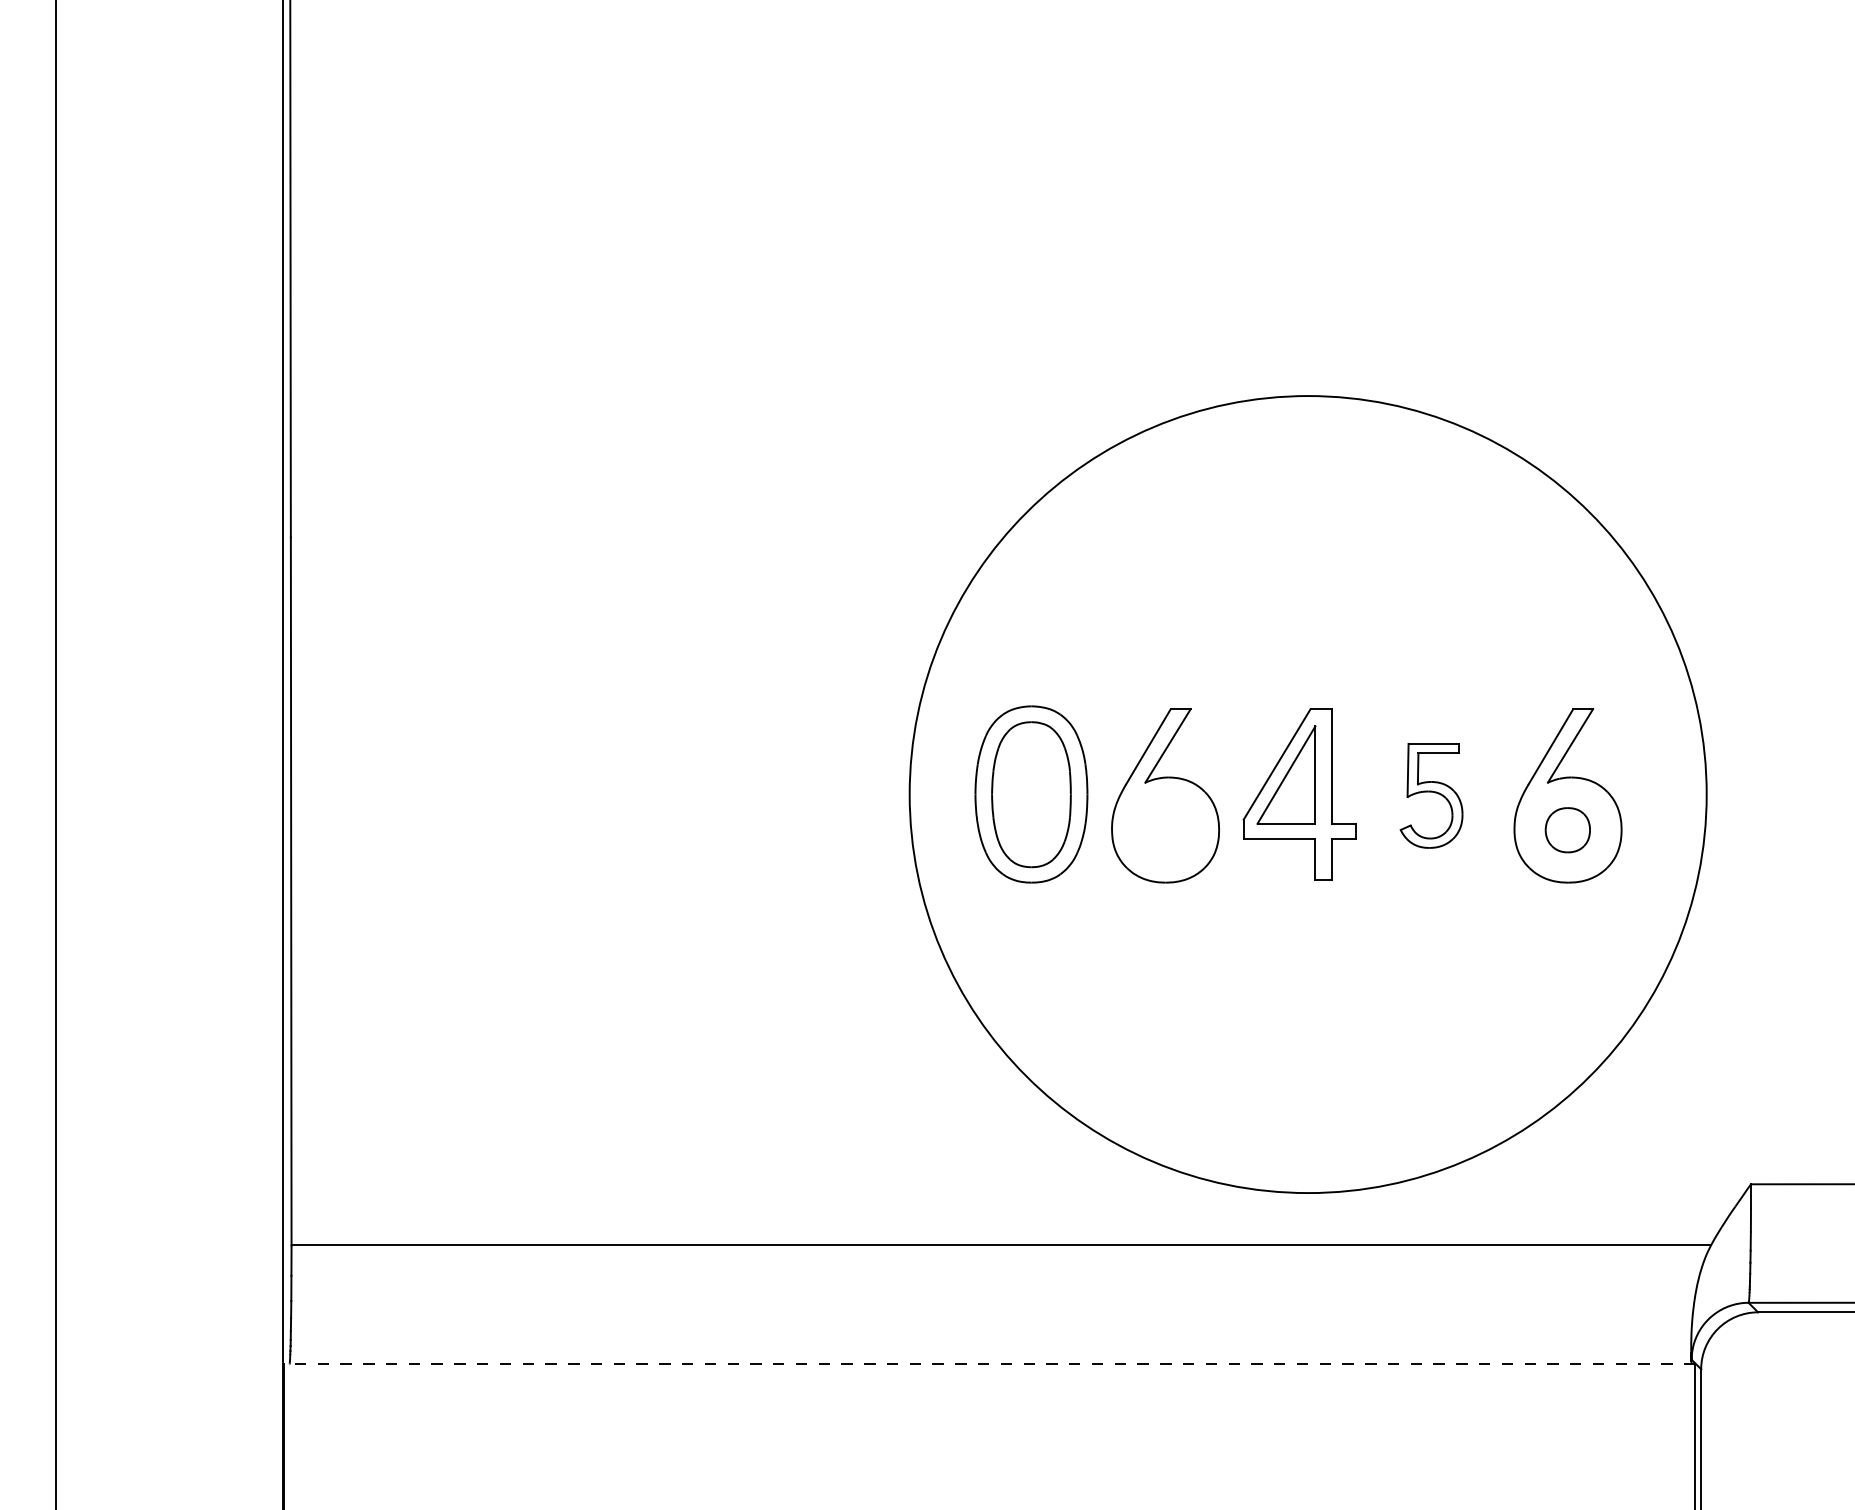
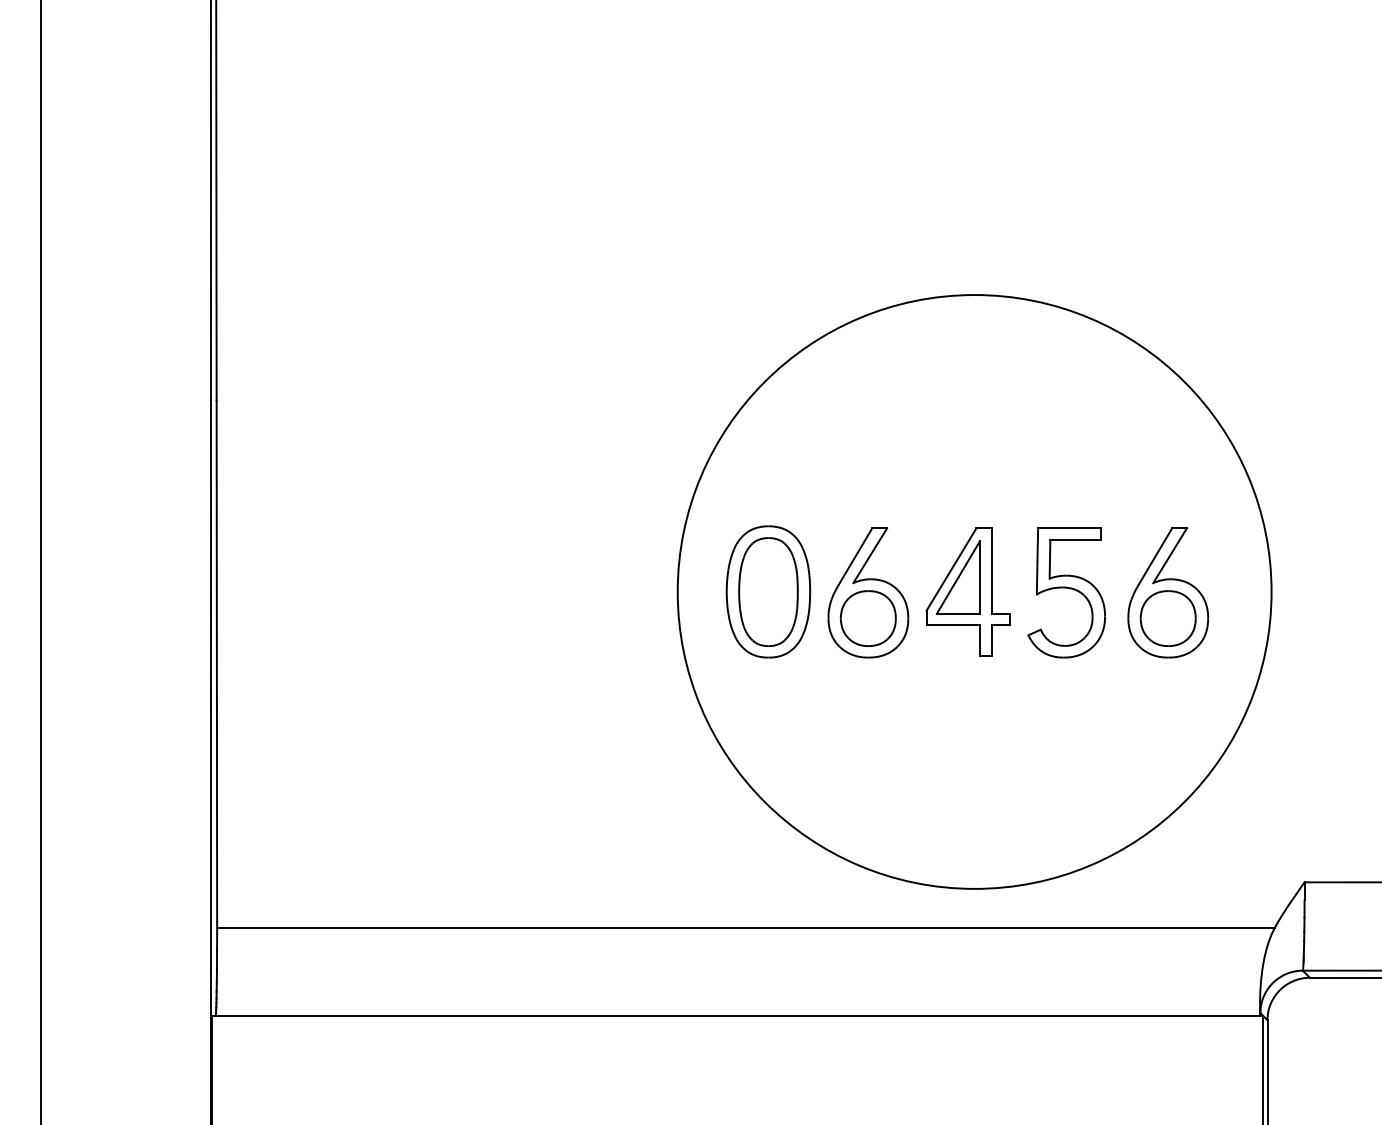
part: (1431, 795) -> (1066, 592), size x1.67
part: (1164, 830) -> (867, 618), added
part: (1567, 830) -> (1167, 618), size x1.67
line: (989, 1364) -> (737, 1016), dashed -> solid

